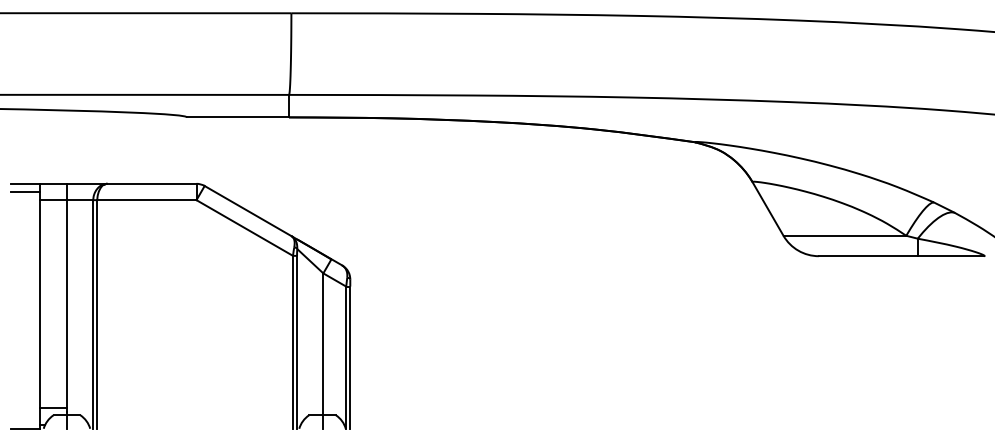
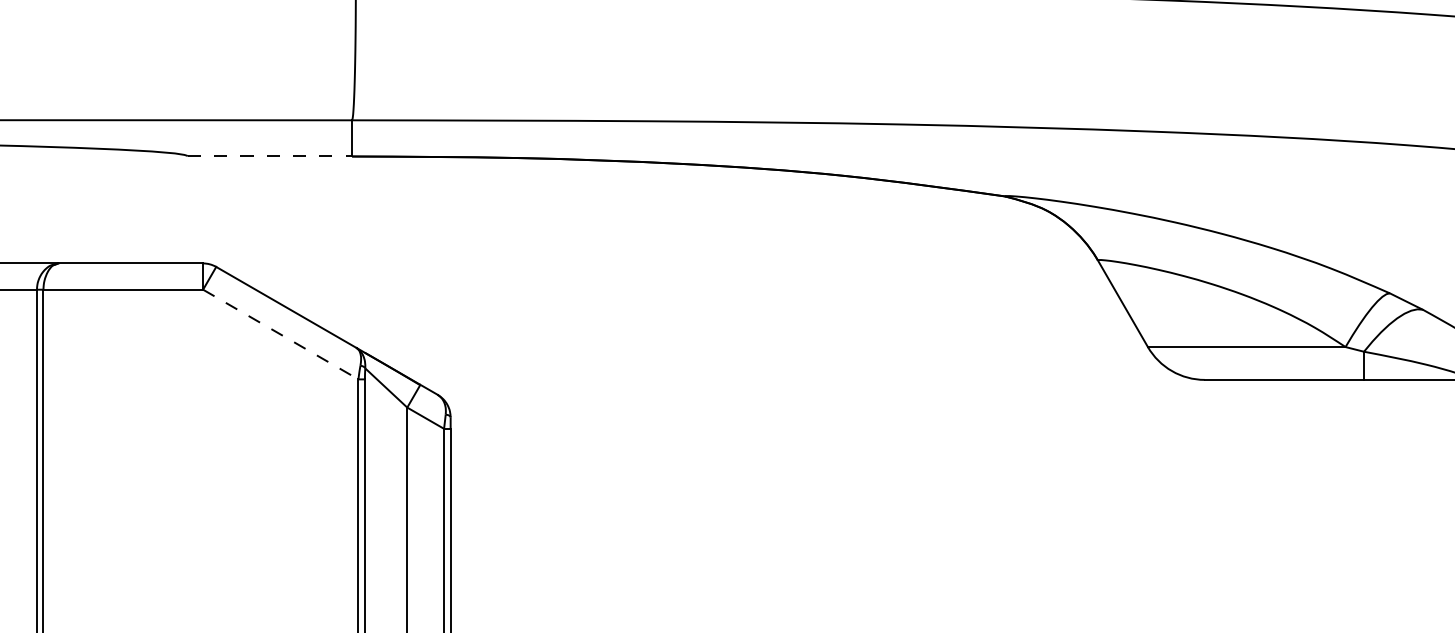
line: (238, 117) -> (270, 156), solid -> dashed
line: (244, 228) -> (280, 335), solid -> dashed

